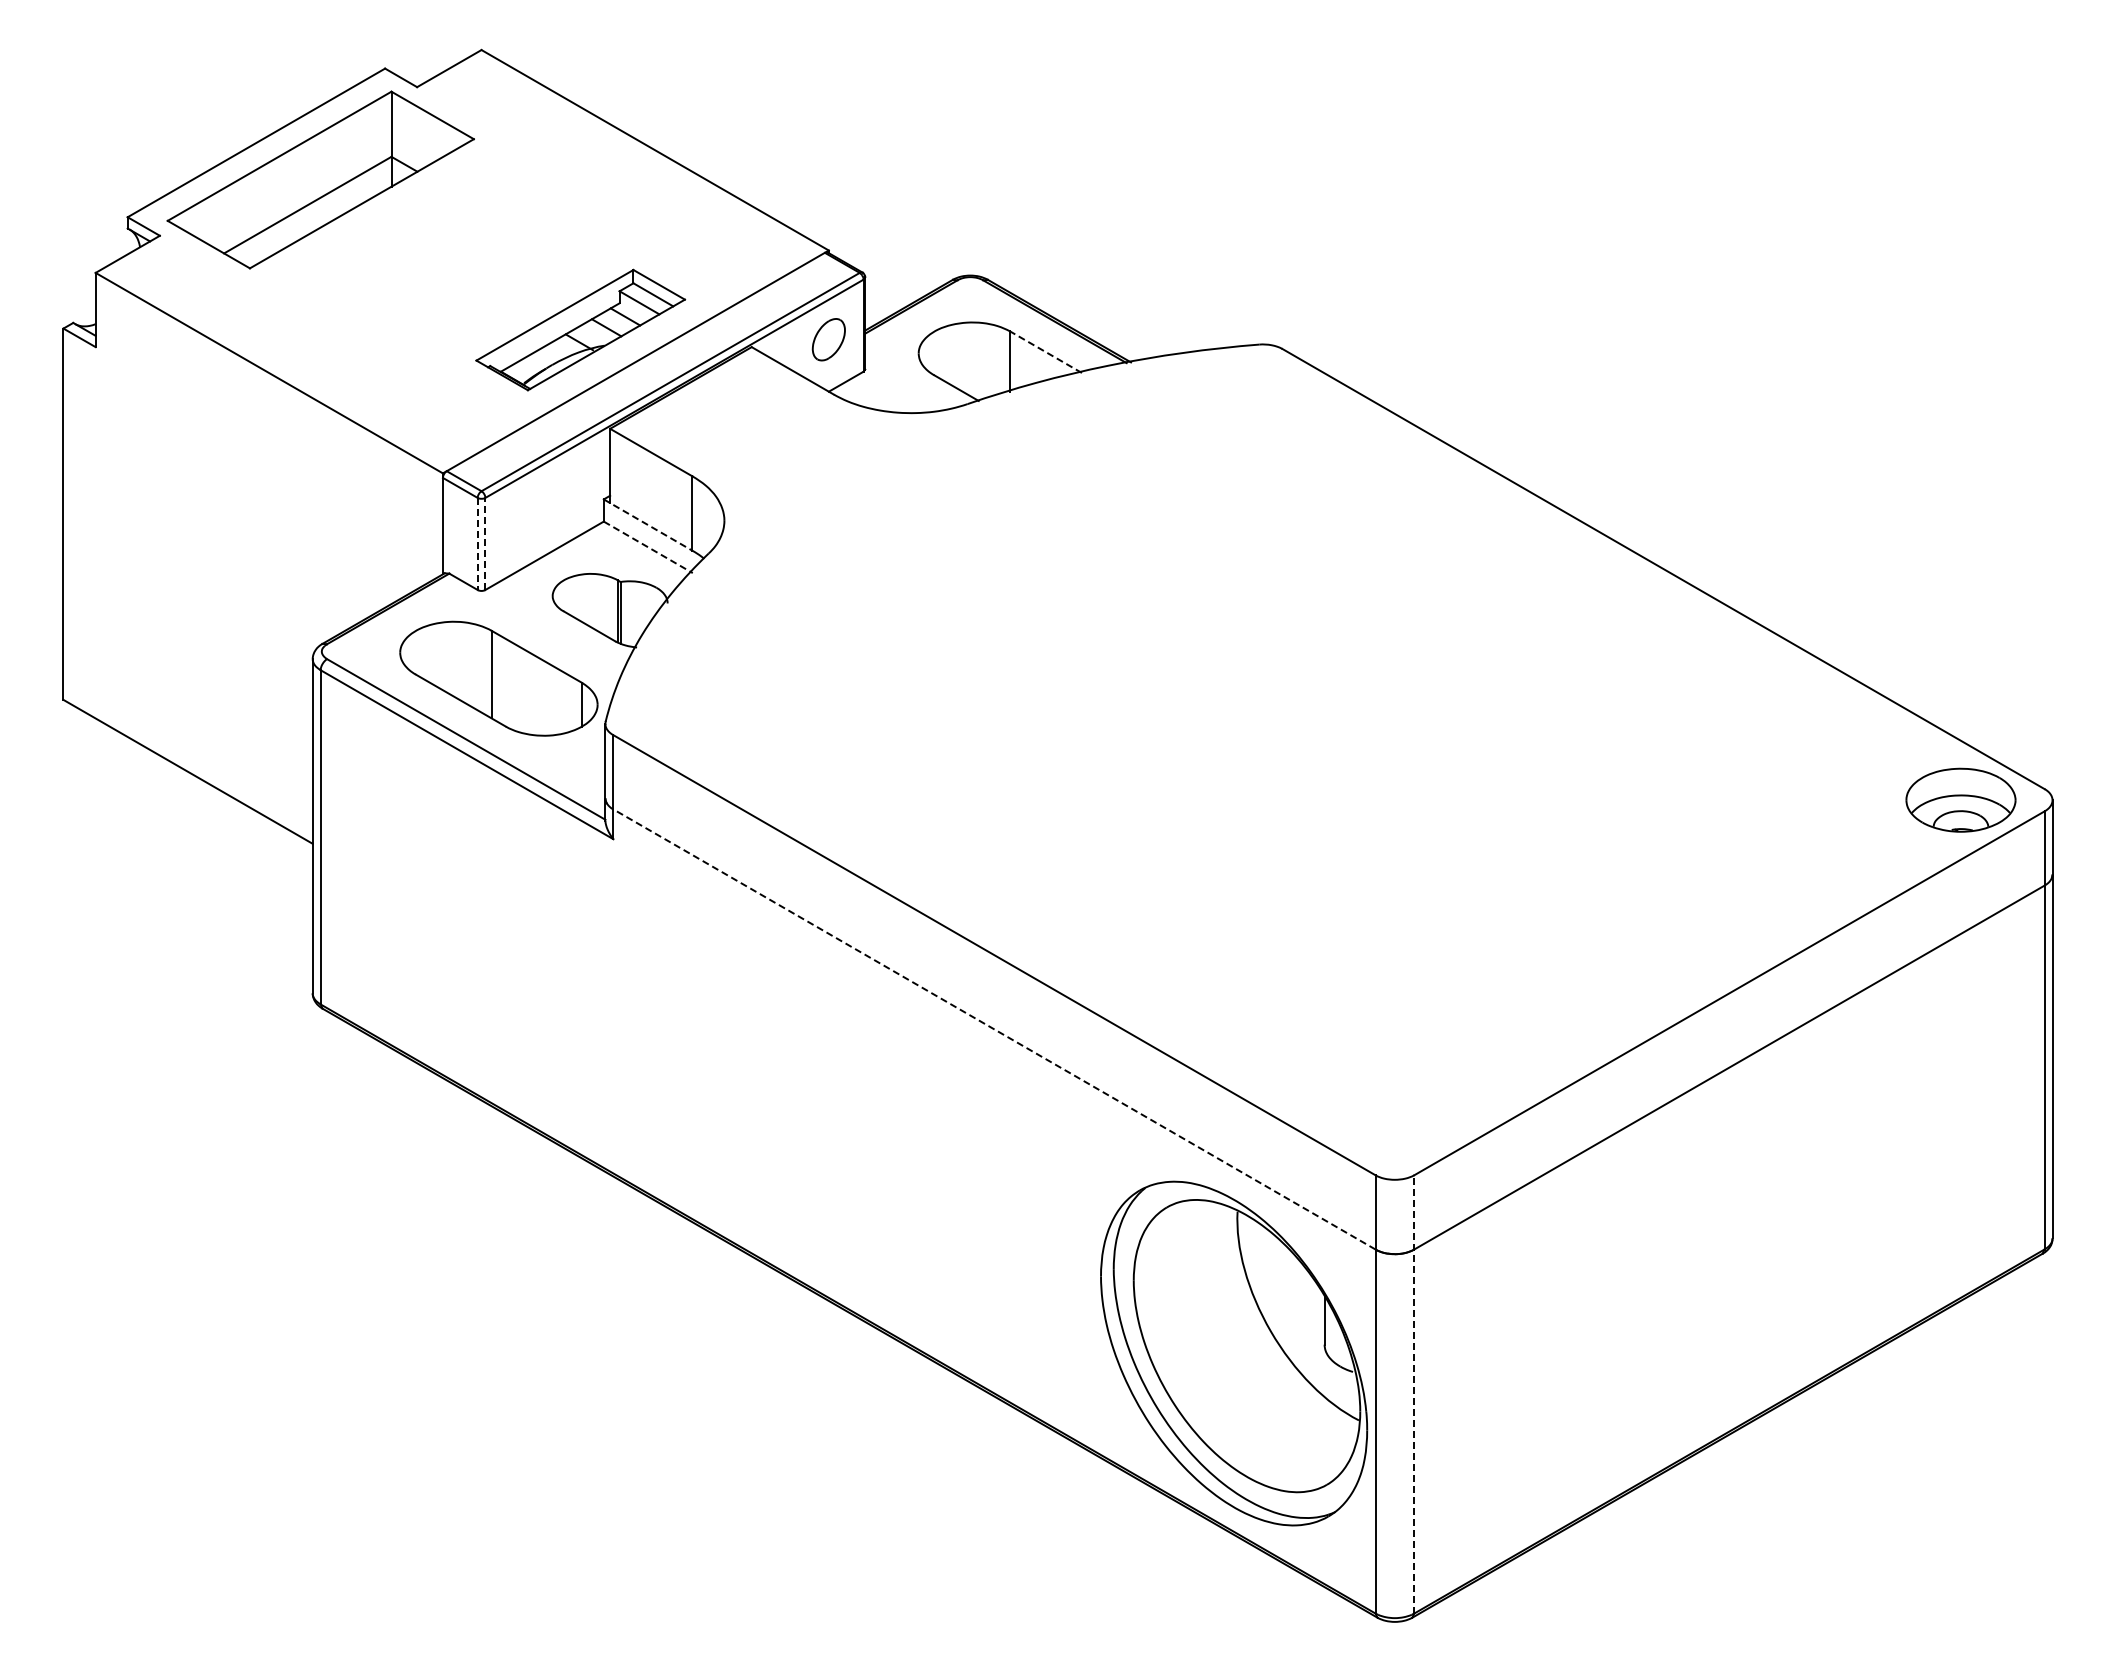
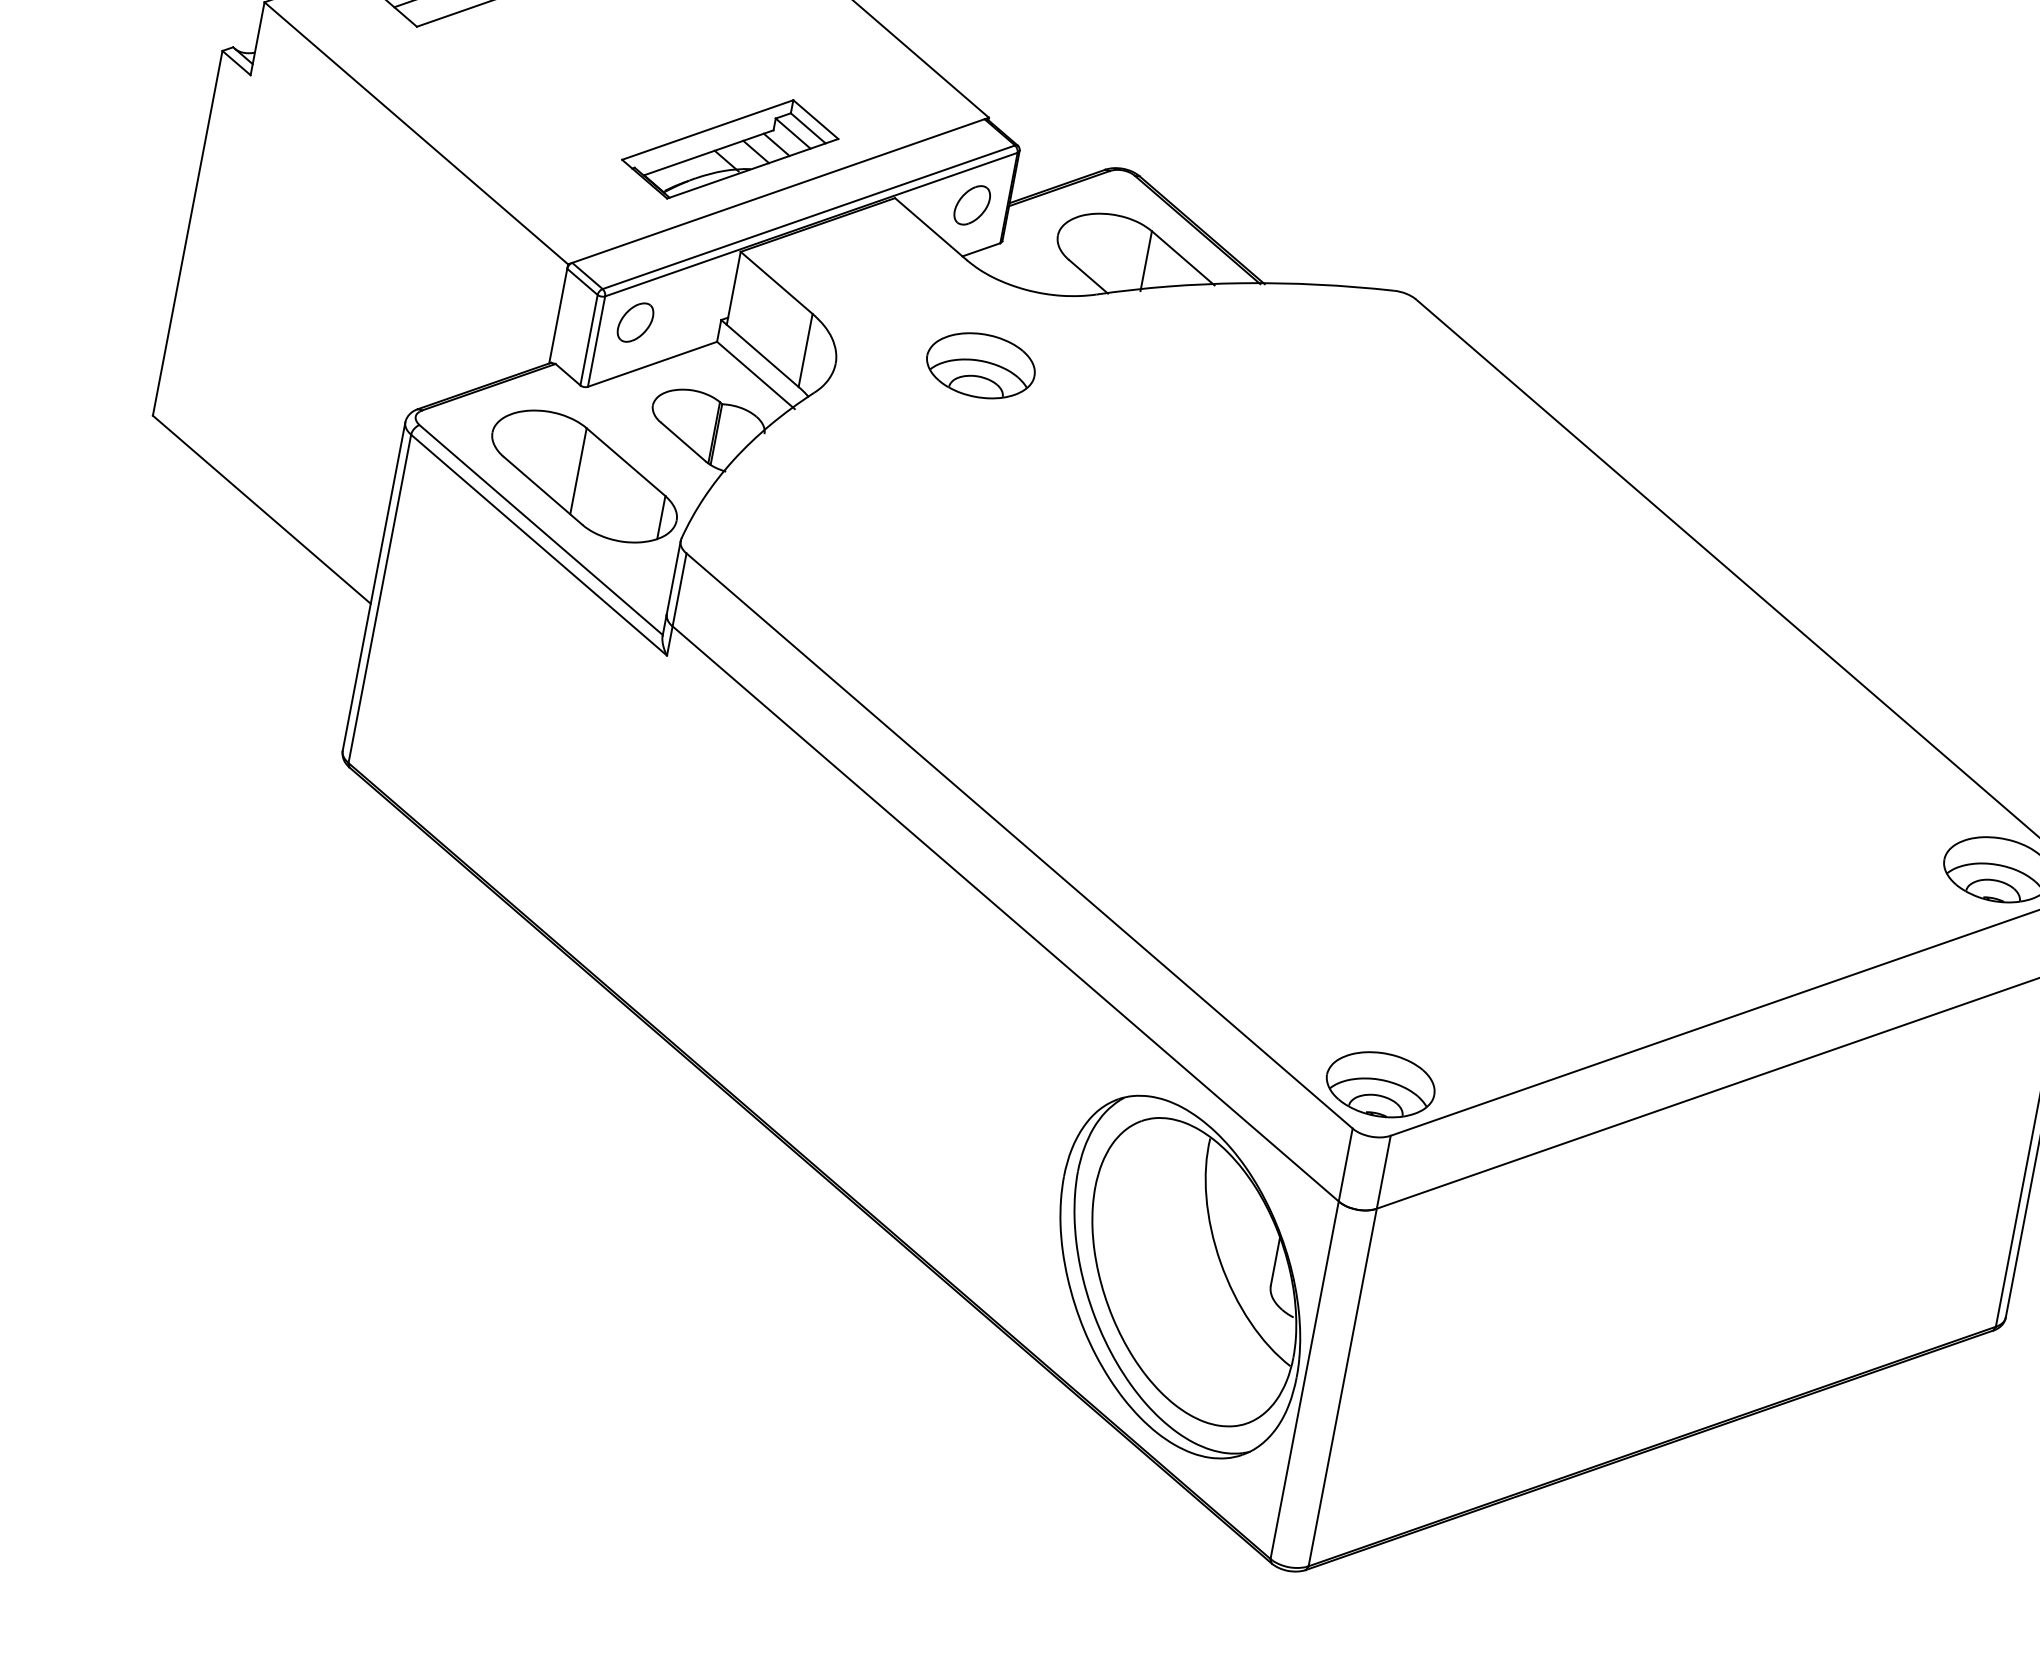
line: (1045, 351) -> (1182, 257), dashed -> solid
part: (867, 495) -> (980, 365), added
part: (520, 517) -> (636, 322), added
line: (648, 525) -> (760, 354), dashed -> solid
line: (485, 543) -> (596, 341), dashed -> solid
line: (477, 544) -> (588, 340), dashed -> solid
line: (648, 547) -> (756, 375), dashed -> solid
line: (994, 1029) -> (1005, 913), dashed -> solid
part: (1394, 1126) -> (1380, 1084), added
line: (1414, 1393) -> (1350, 1350), dashed -> solid

